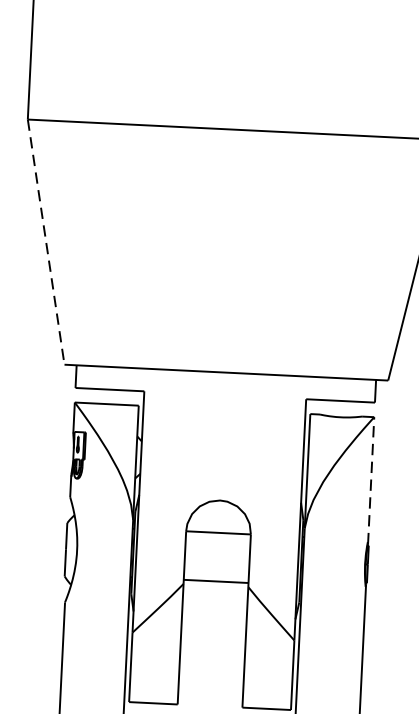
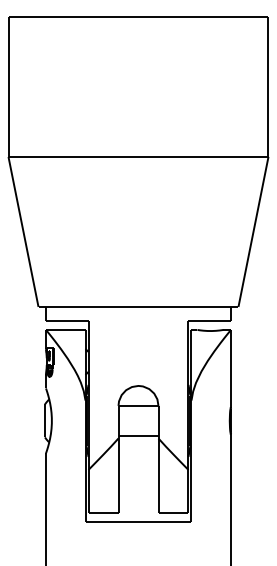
line: (46, 243) -> (23, 232), dashed -> solid
line: (370, 479) -> (230, 368), dashed -> solid

